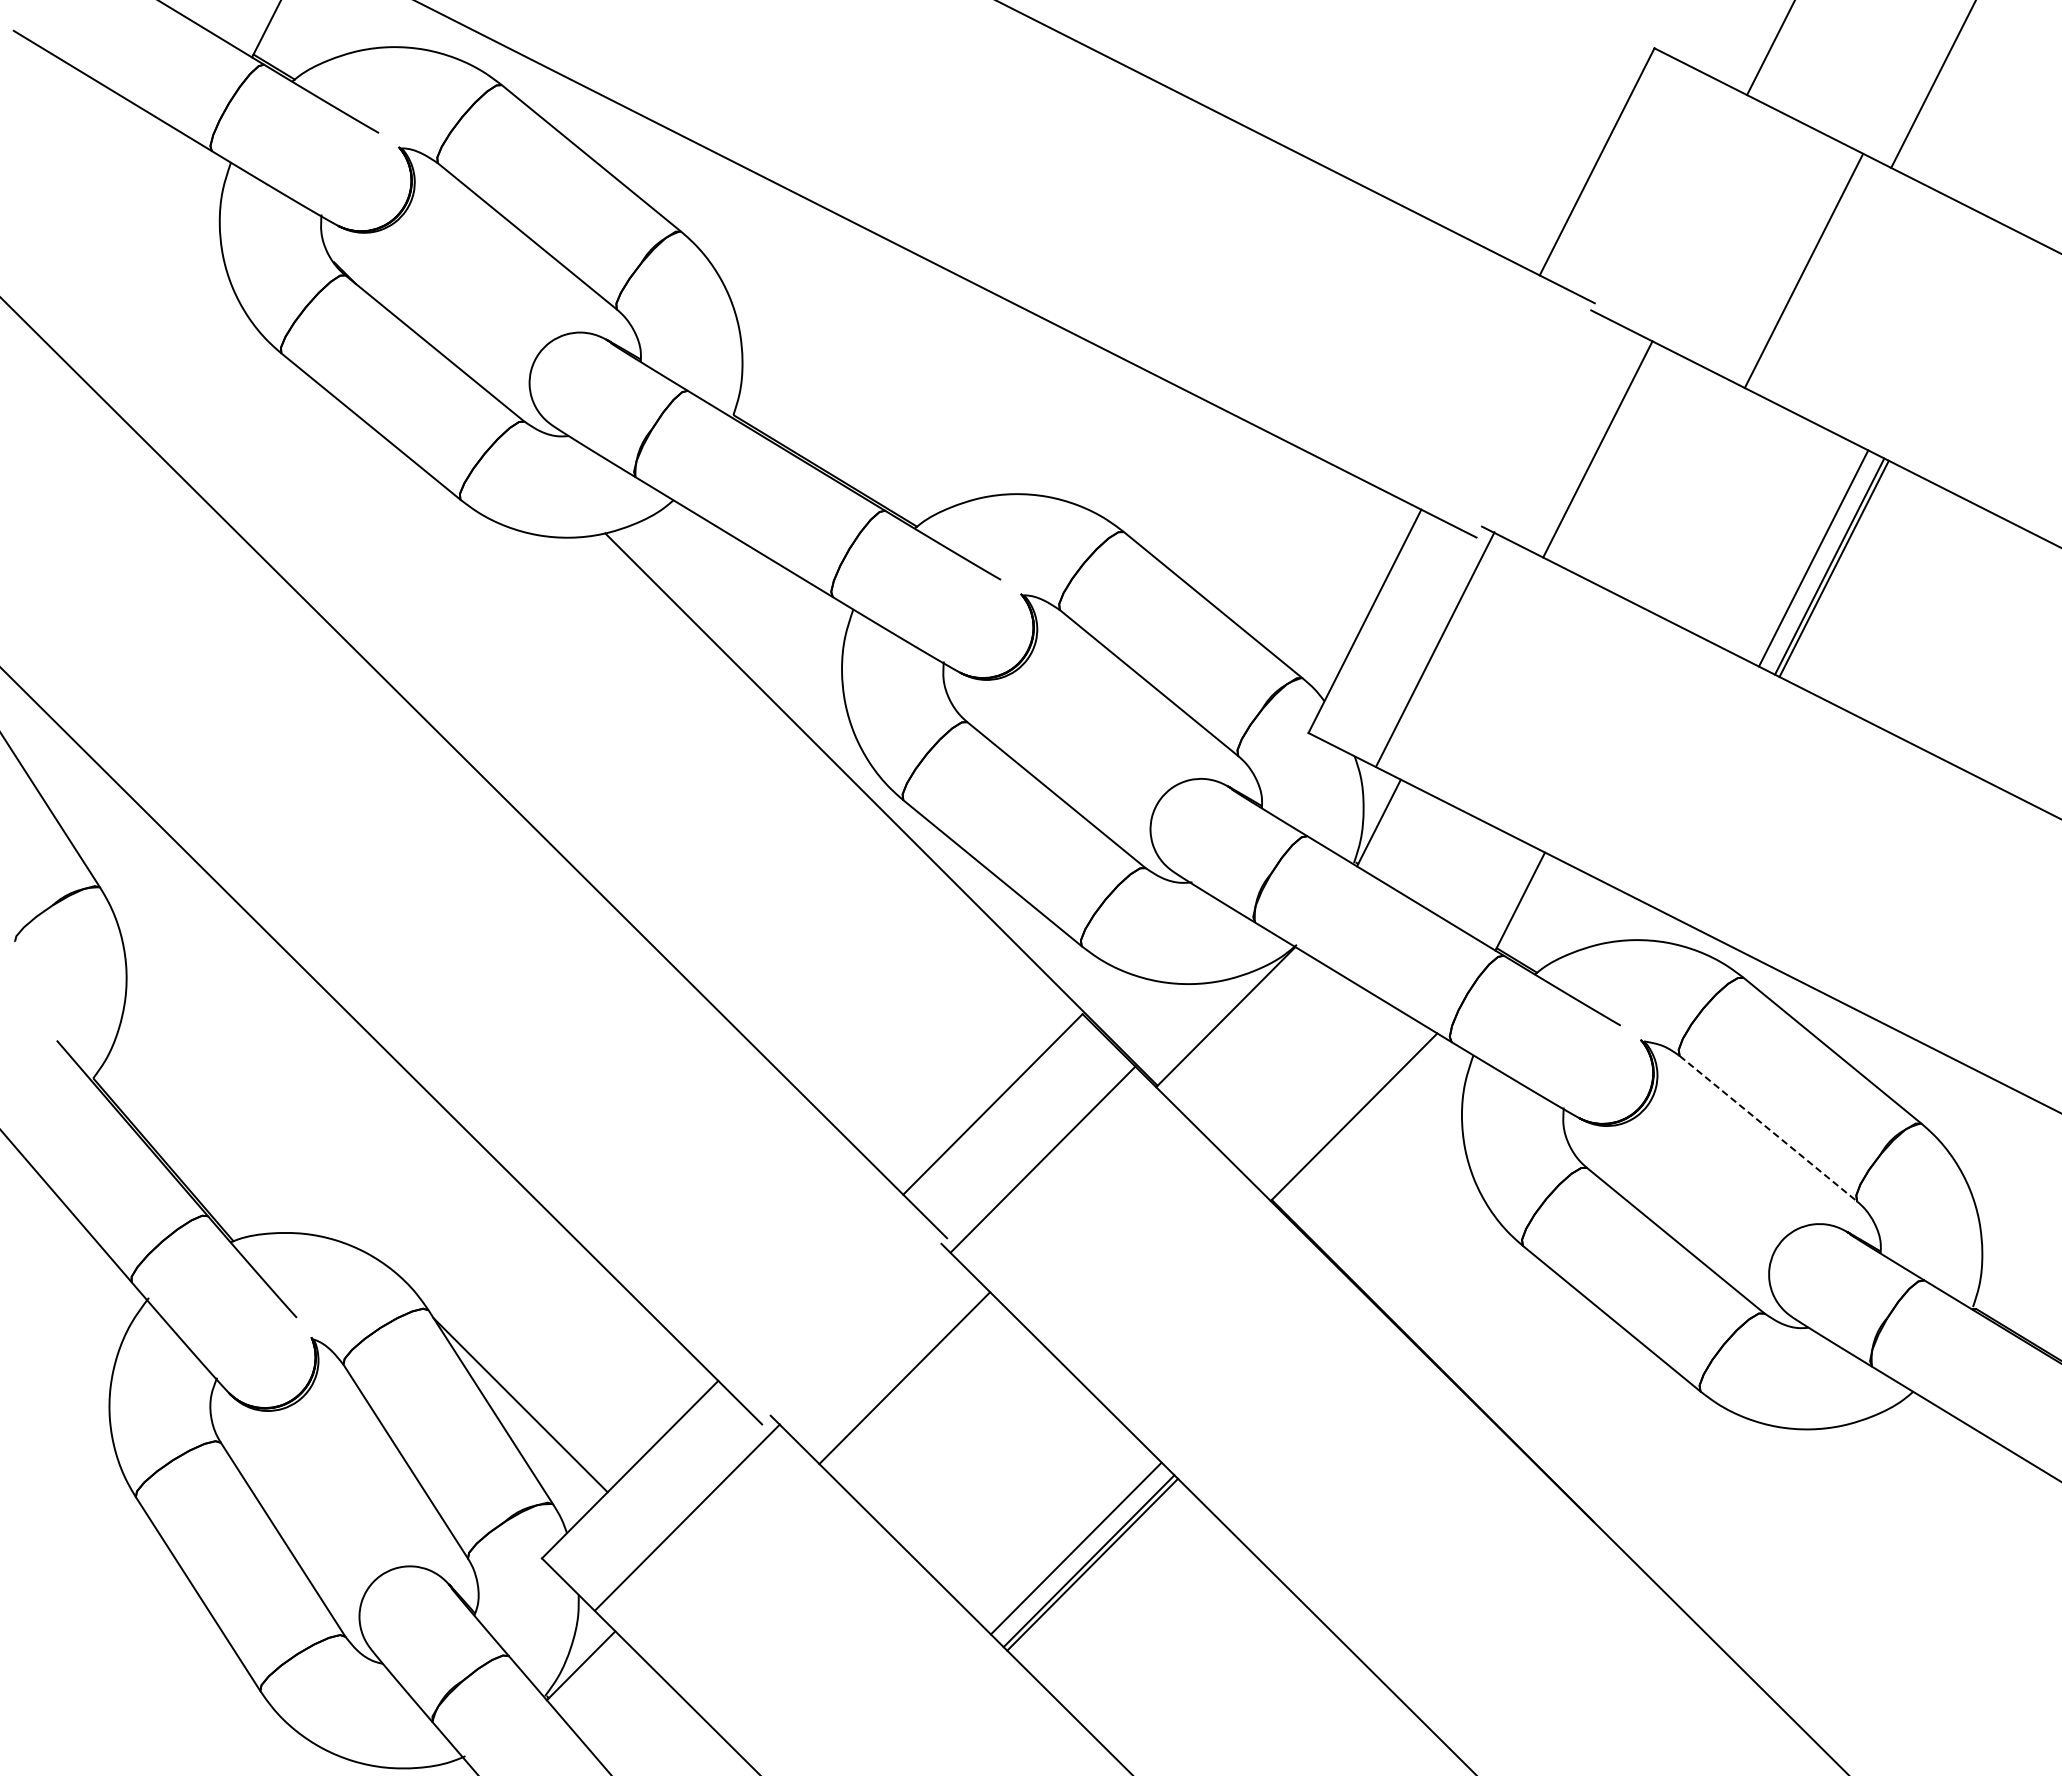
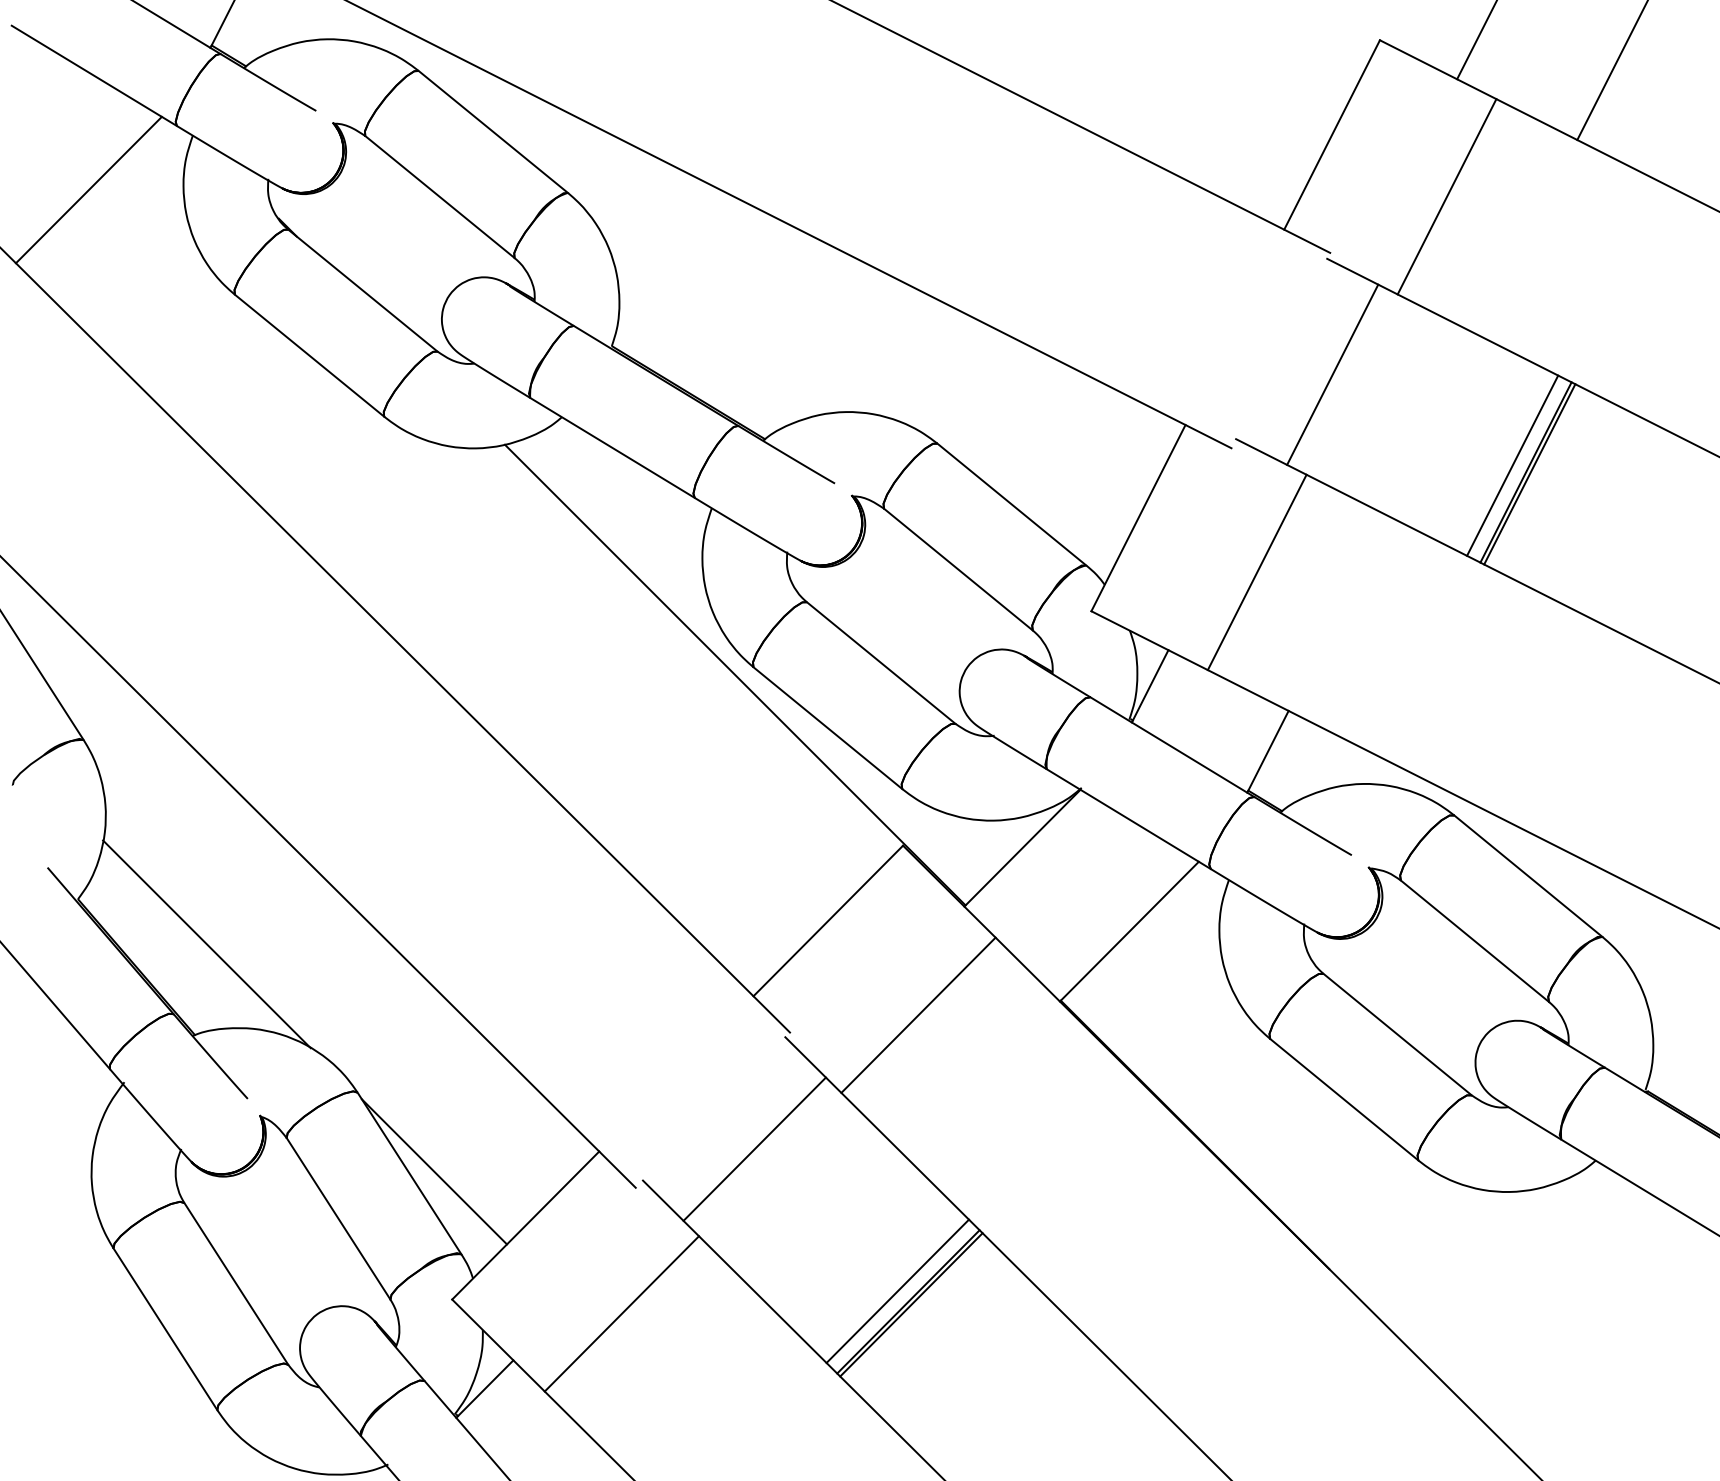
line: (105, 227) -> (88, 189), added
line: (1803, 270) -> (1446, 196), moved
line: (1435, 649) -> (1257, 572), moved
line: (1768, 1128) -> (1475, 941), dashed -> solid
line: (247, 1132) -> (206, 944), added
line: (1042, 1159) -> (917, 1015), moved
line: (686, 1517) -> (621, 1313), moved

